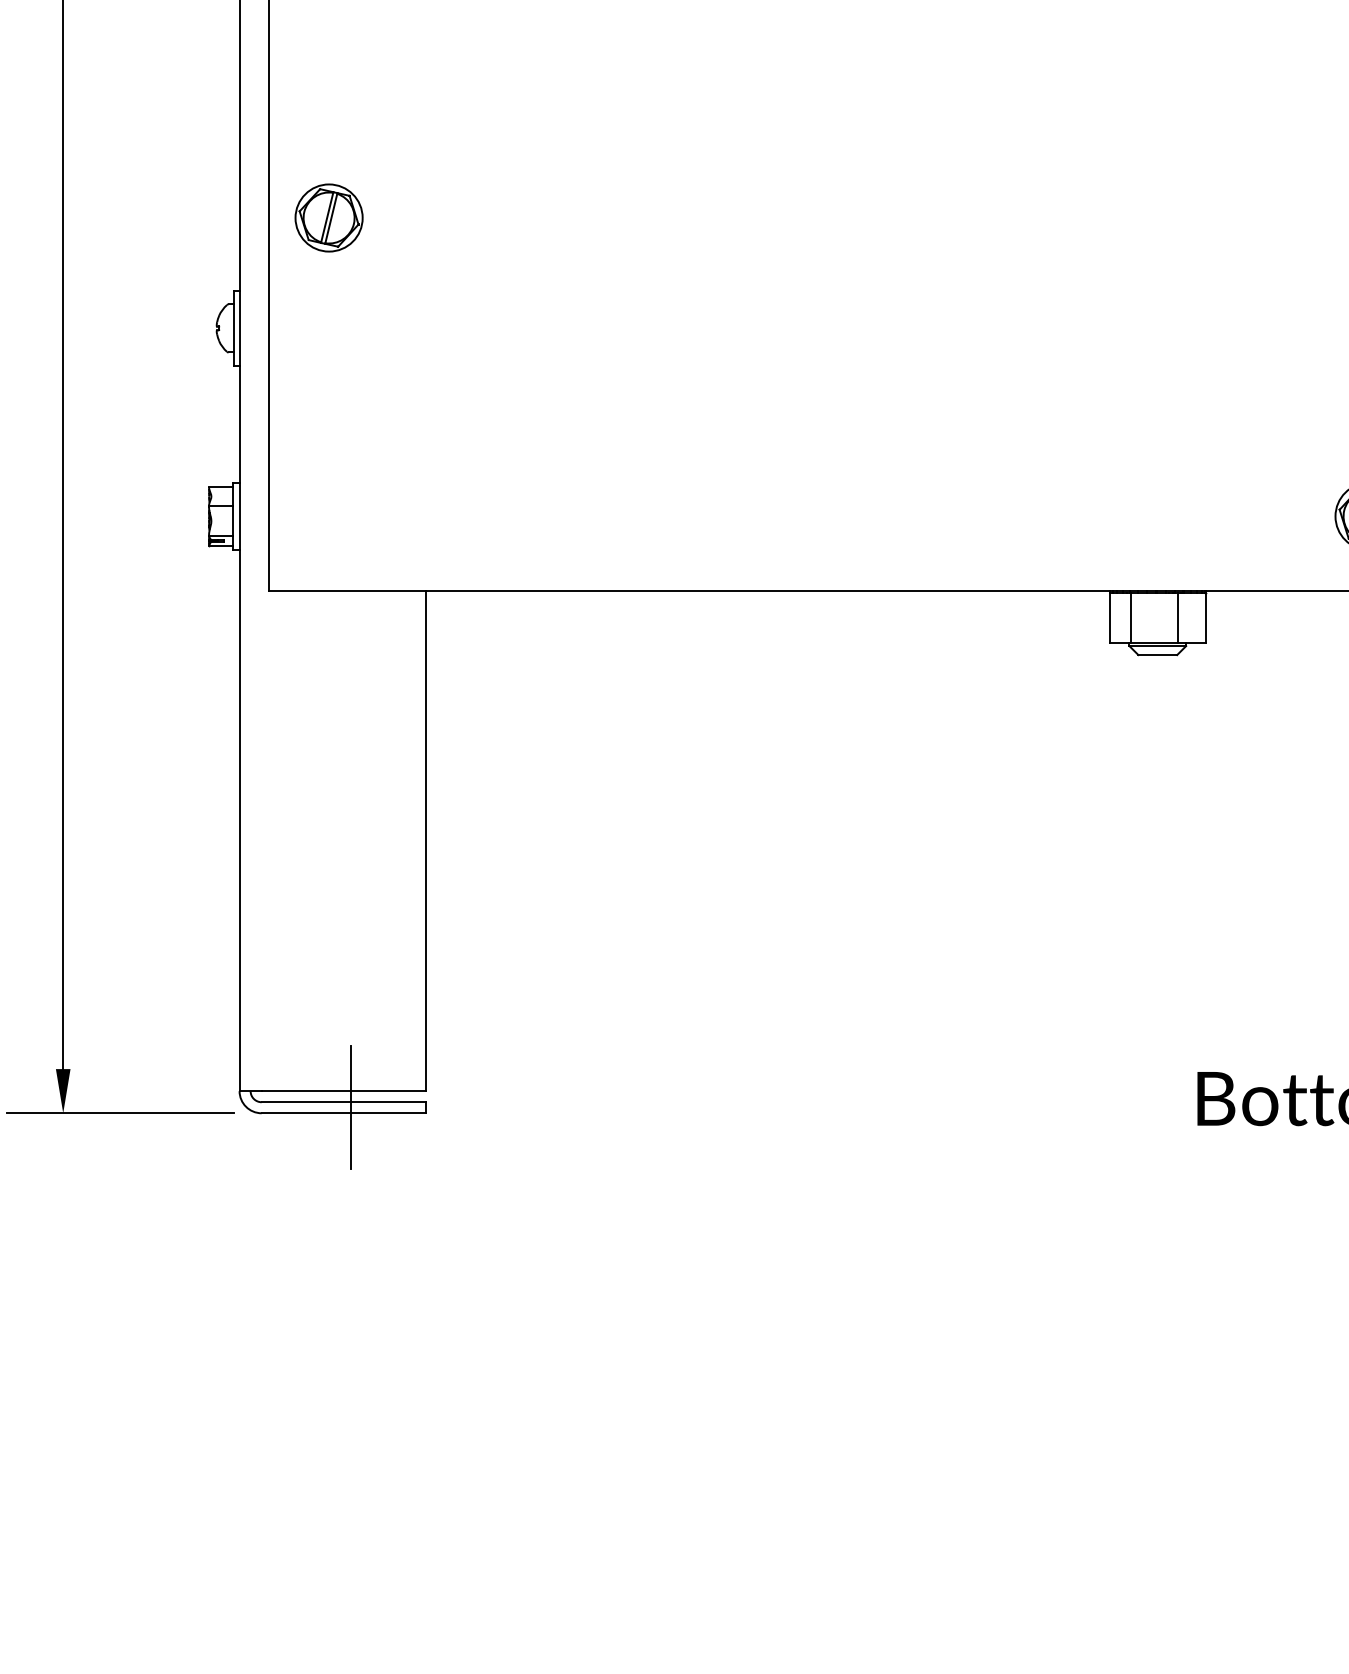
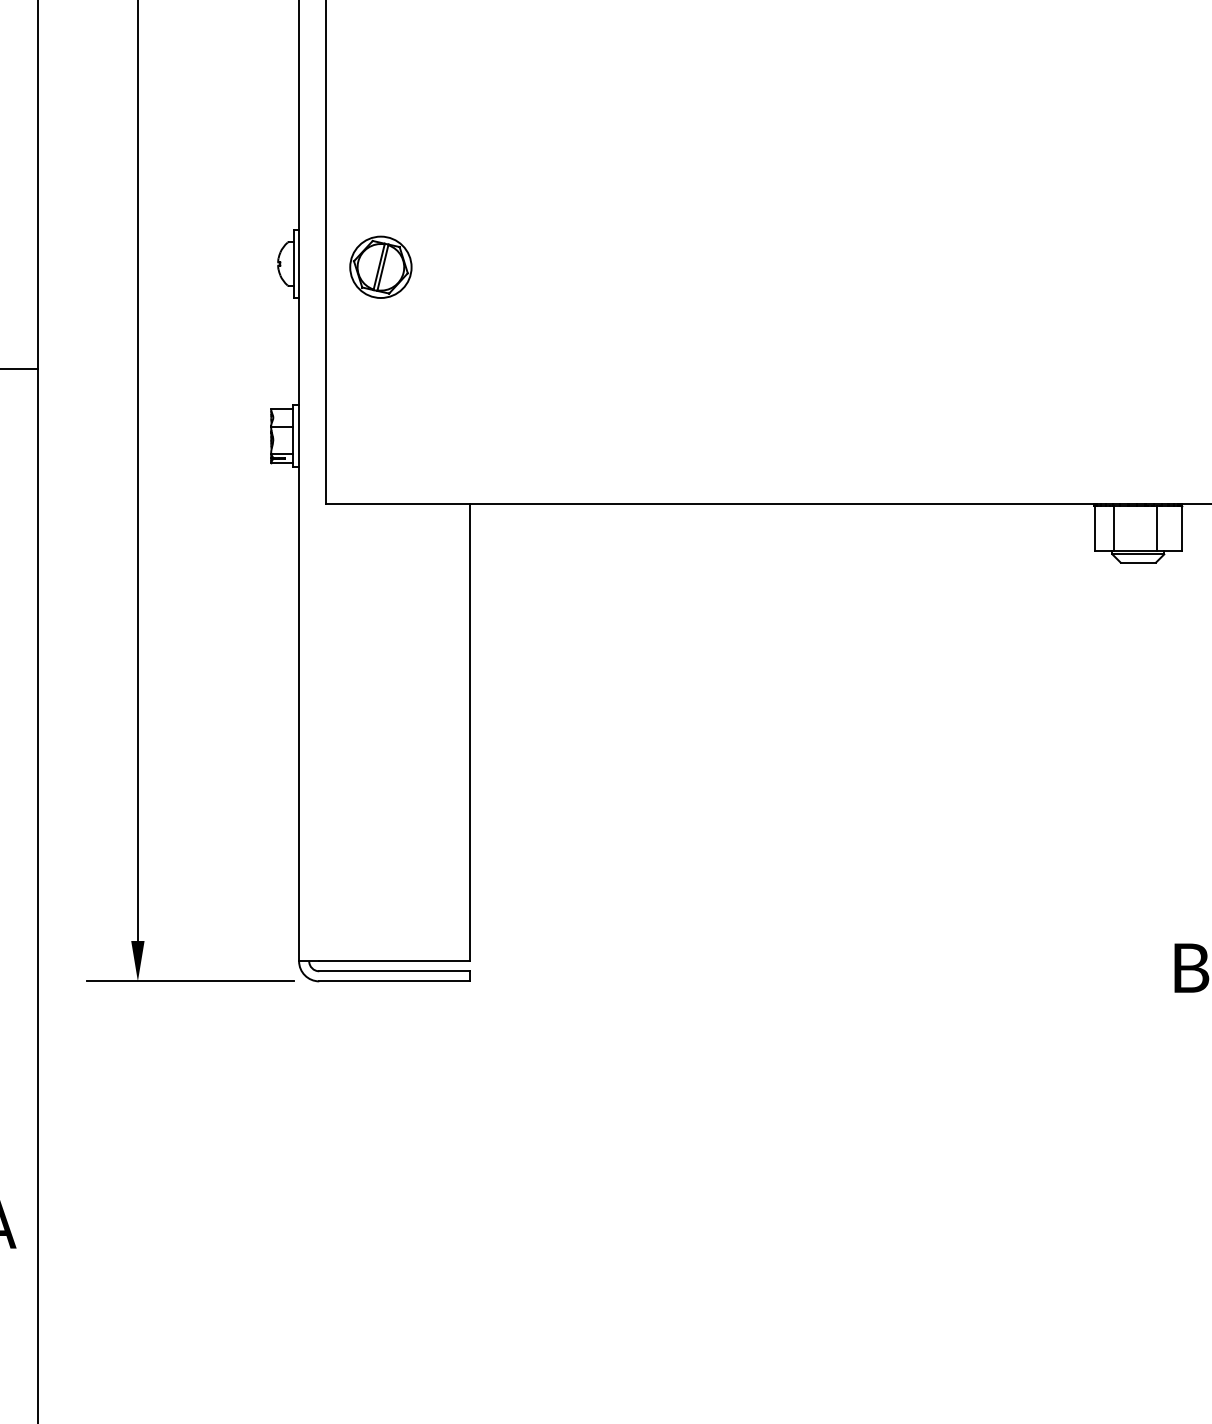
part: (328, 217) -> (380, 266), moved
line: (351, 1107) -> (401, 976), removed

